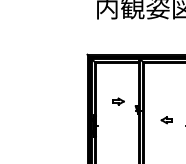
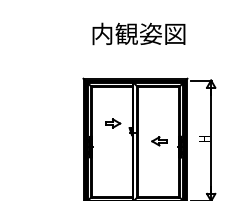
part: (118, 101) -> (113, 123), size x1.43
part: (167, 120) -> (159, 141), size x1.43

